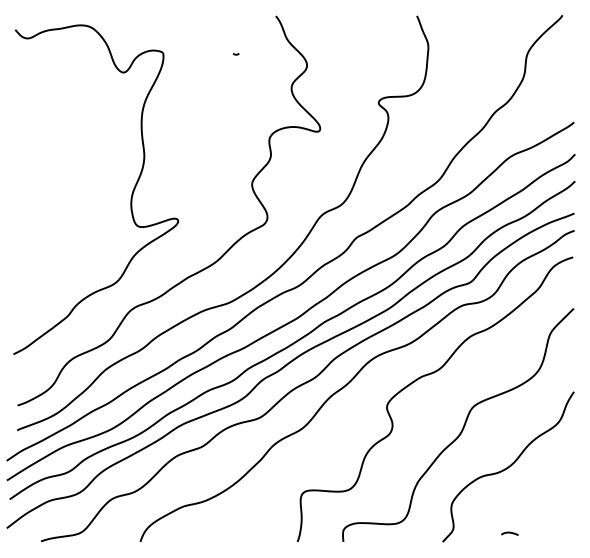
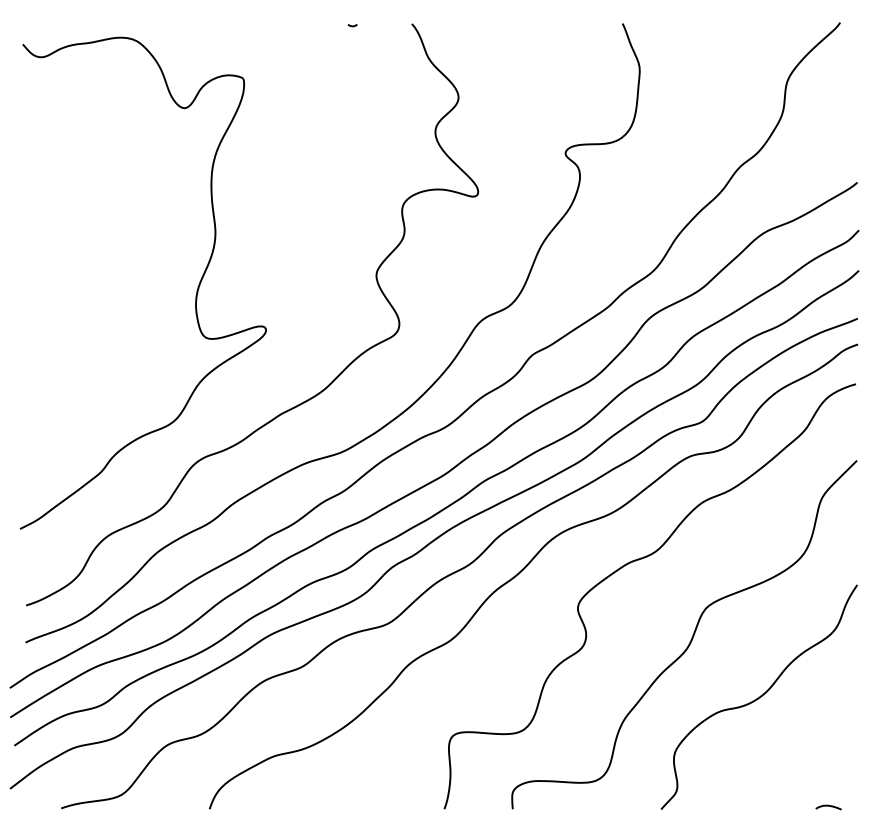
line: (235, 54) -> (351, 25), moved
curve: (509, 533) -> (828, 807), moved

